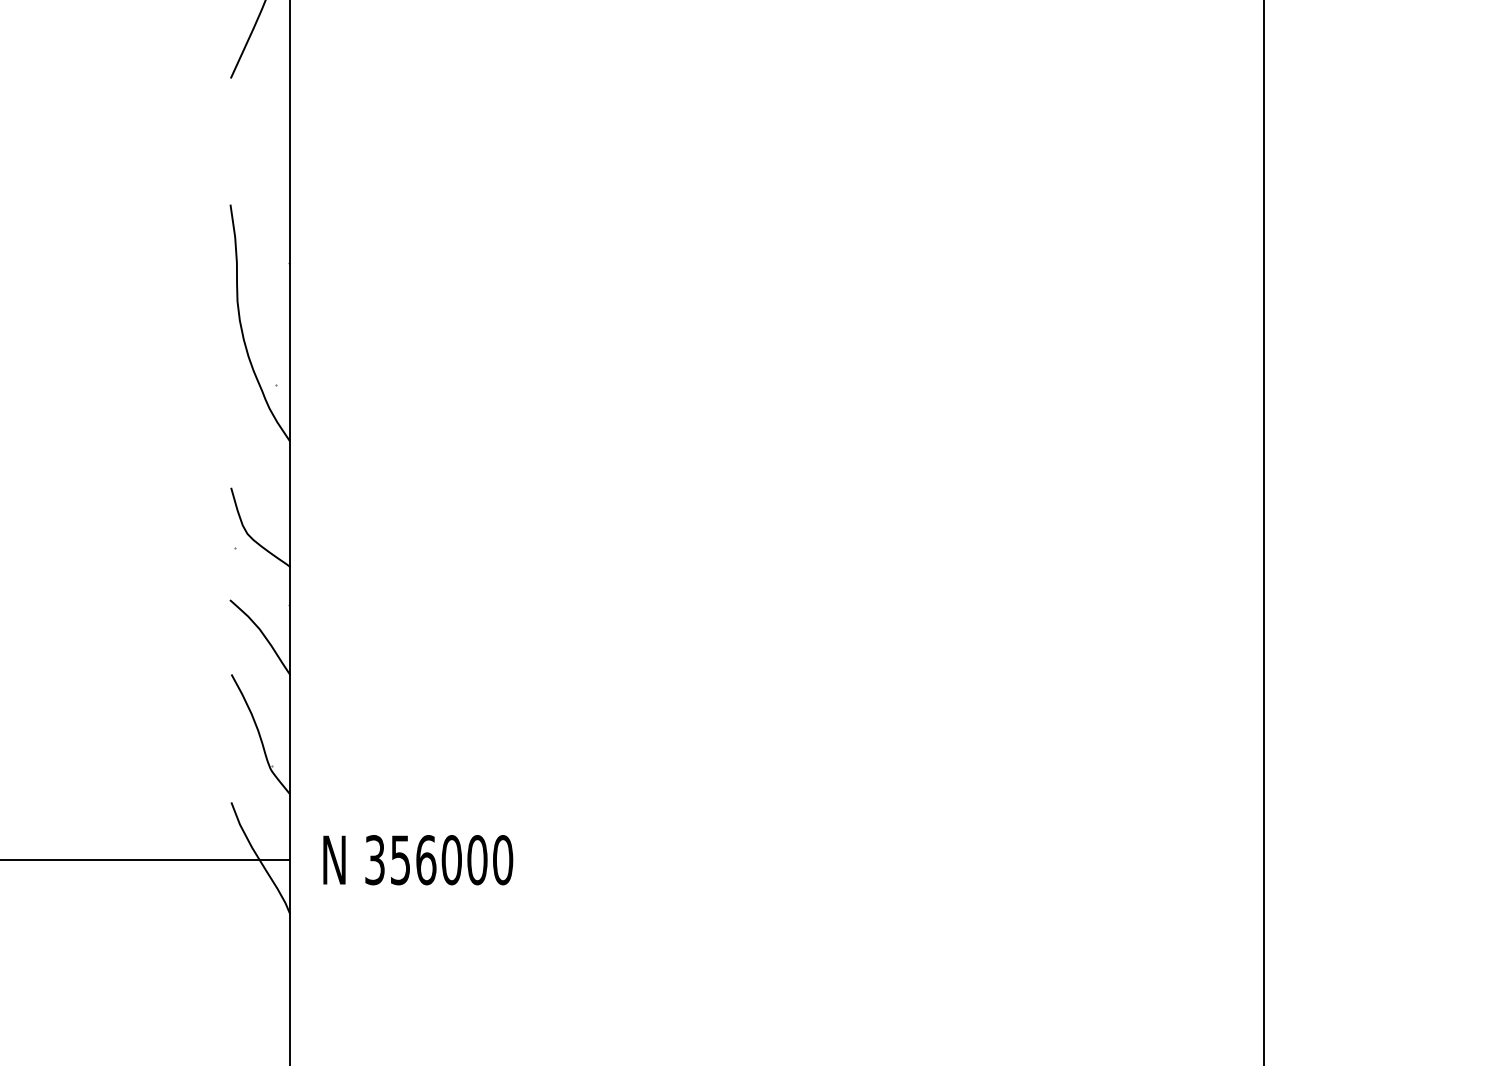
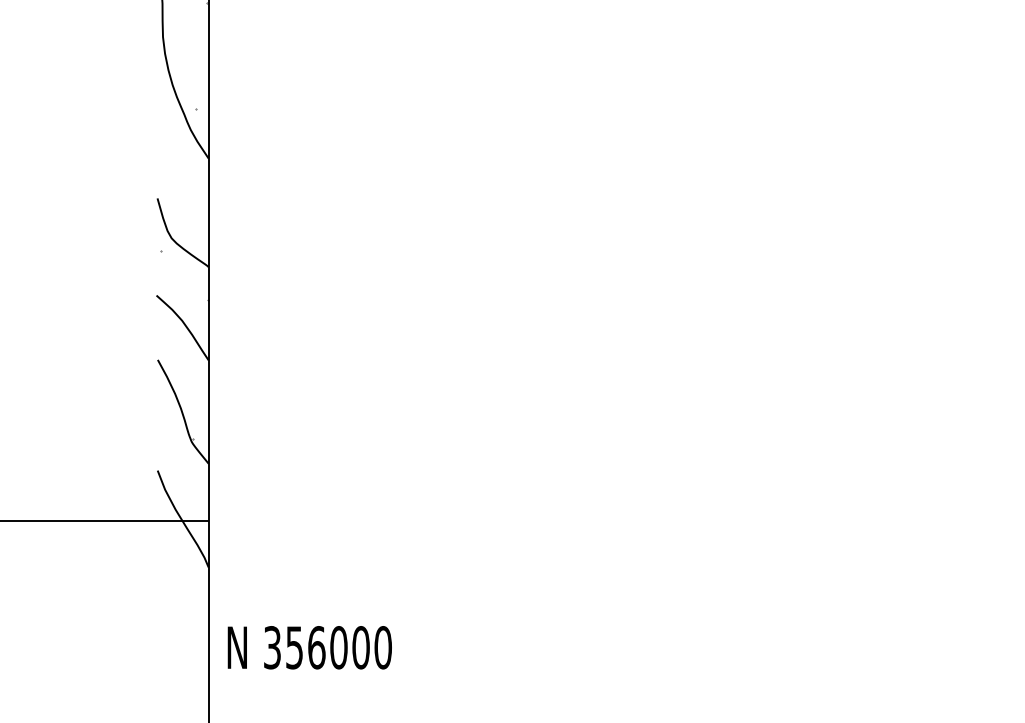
text: (418, 860) -> (310, 648), moved

